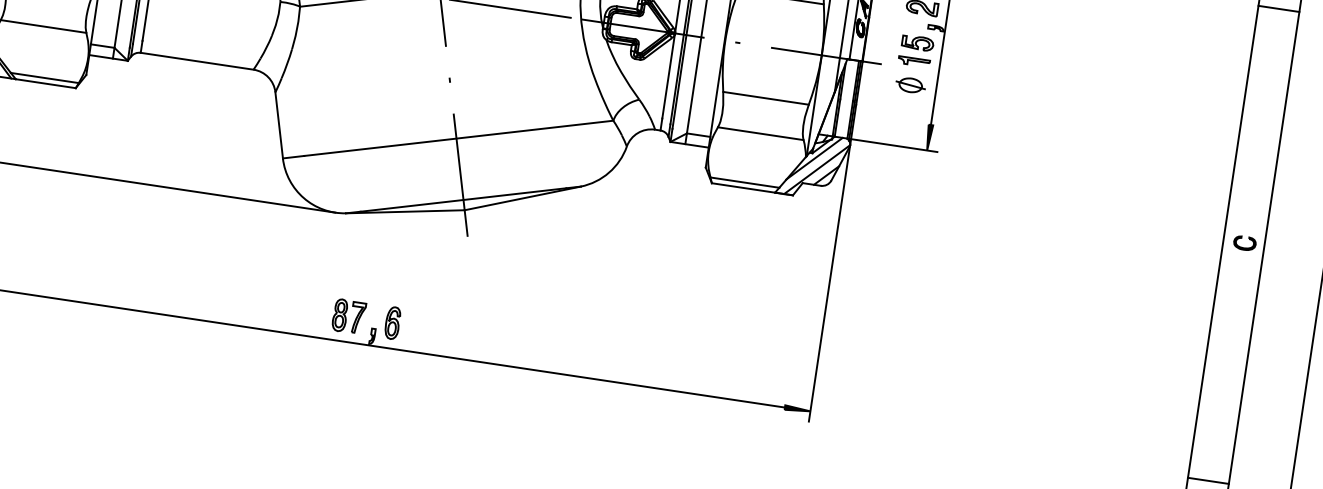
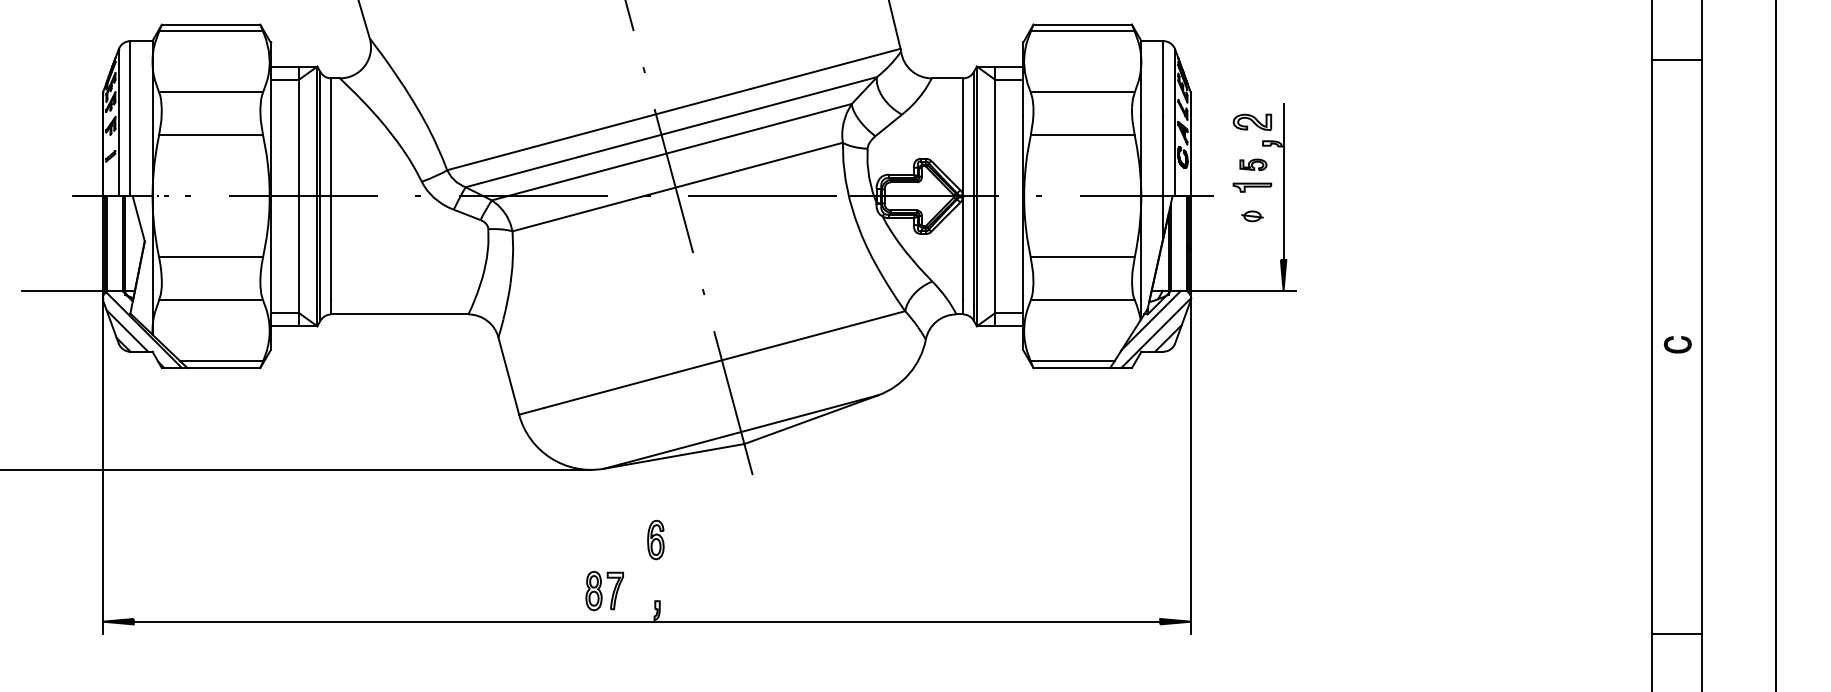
part: (917, 42) -> (1253, 164), size x0.7
part: (910, 85) -> (1252, 216), size x0.6
part: (348, 316) -> (604, 591), moved
part: (392, 322) -> (655, 539), moved

